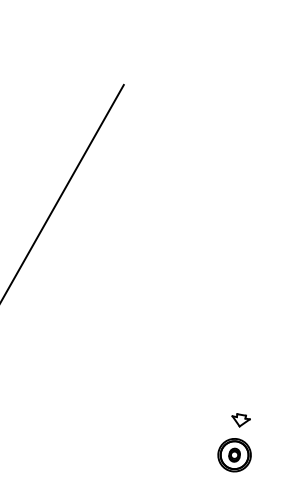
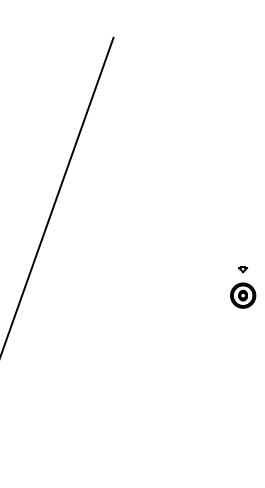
part: (239, 420) -> (242, 269), size x0.6

